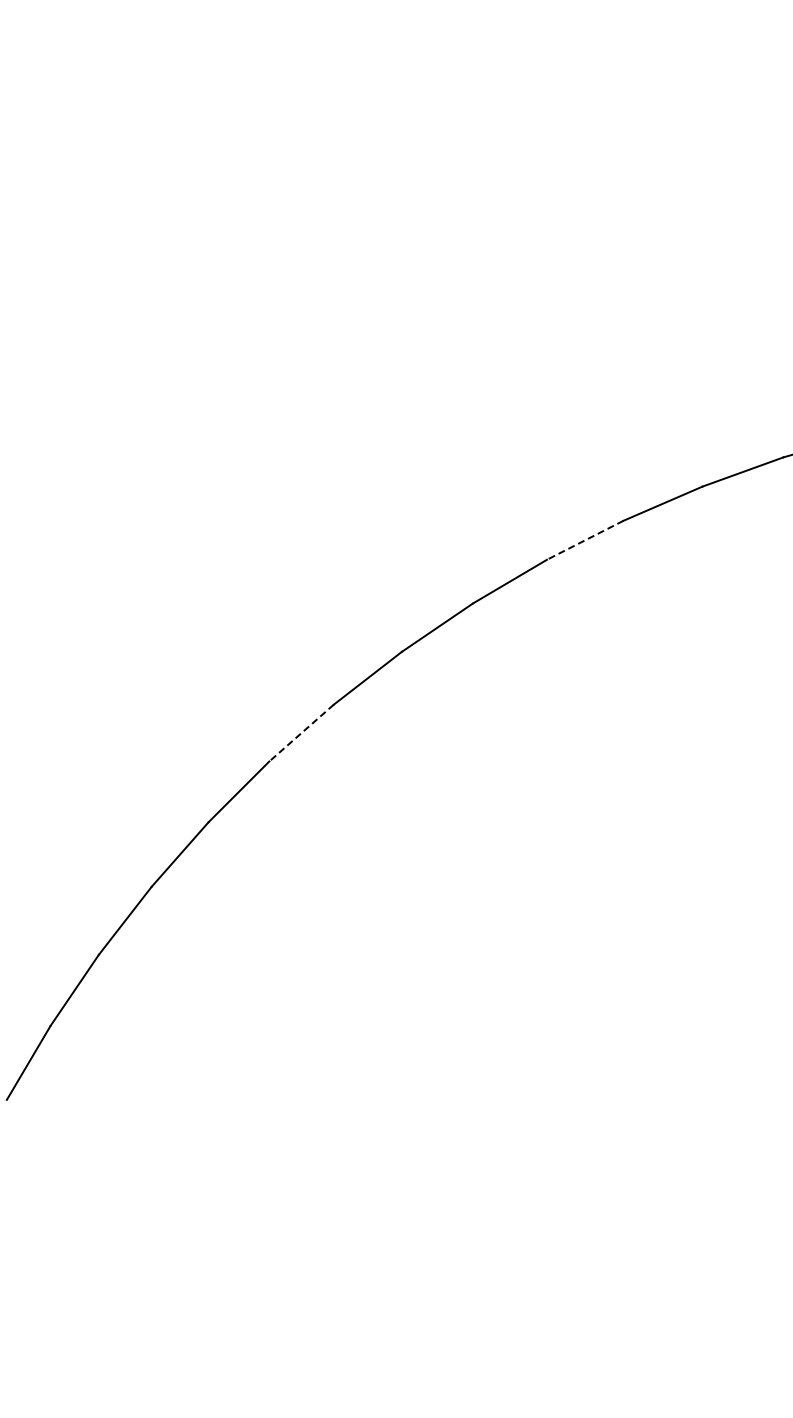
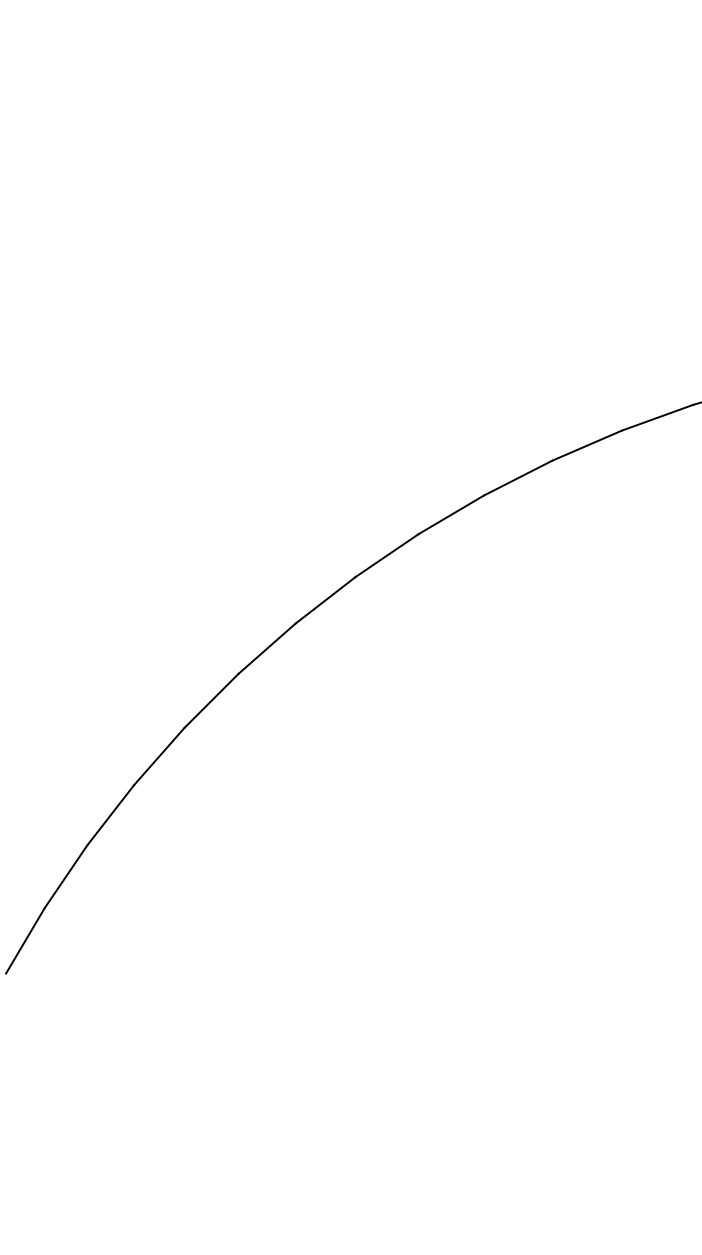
line: (584, 540) -> (517, 478), dashed -> solid
line: (301, 733) -> (266, 649), dashed -> solid

